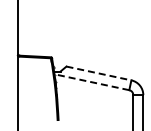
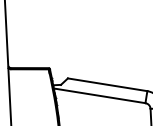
line: (99, 73) -> (108, 84), dashed -> solid
line: (91, 82) -> (99, 96), dashed -> solid

